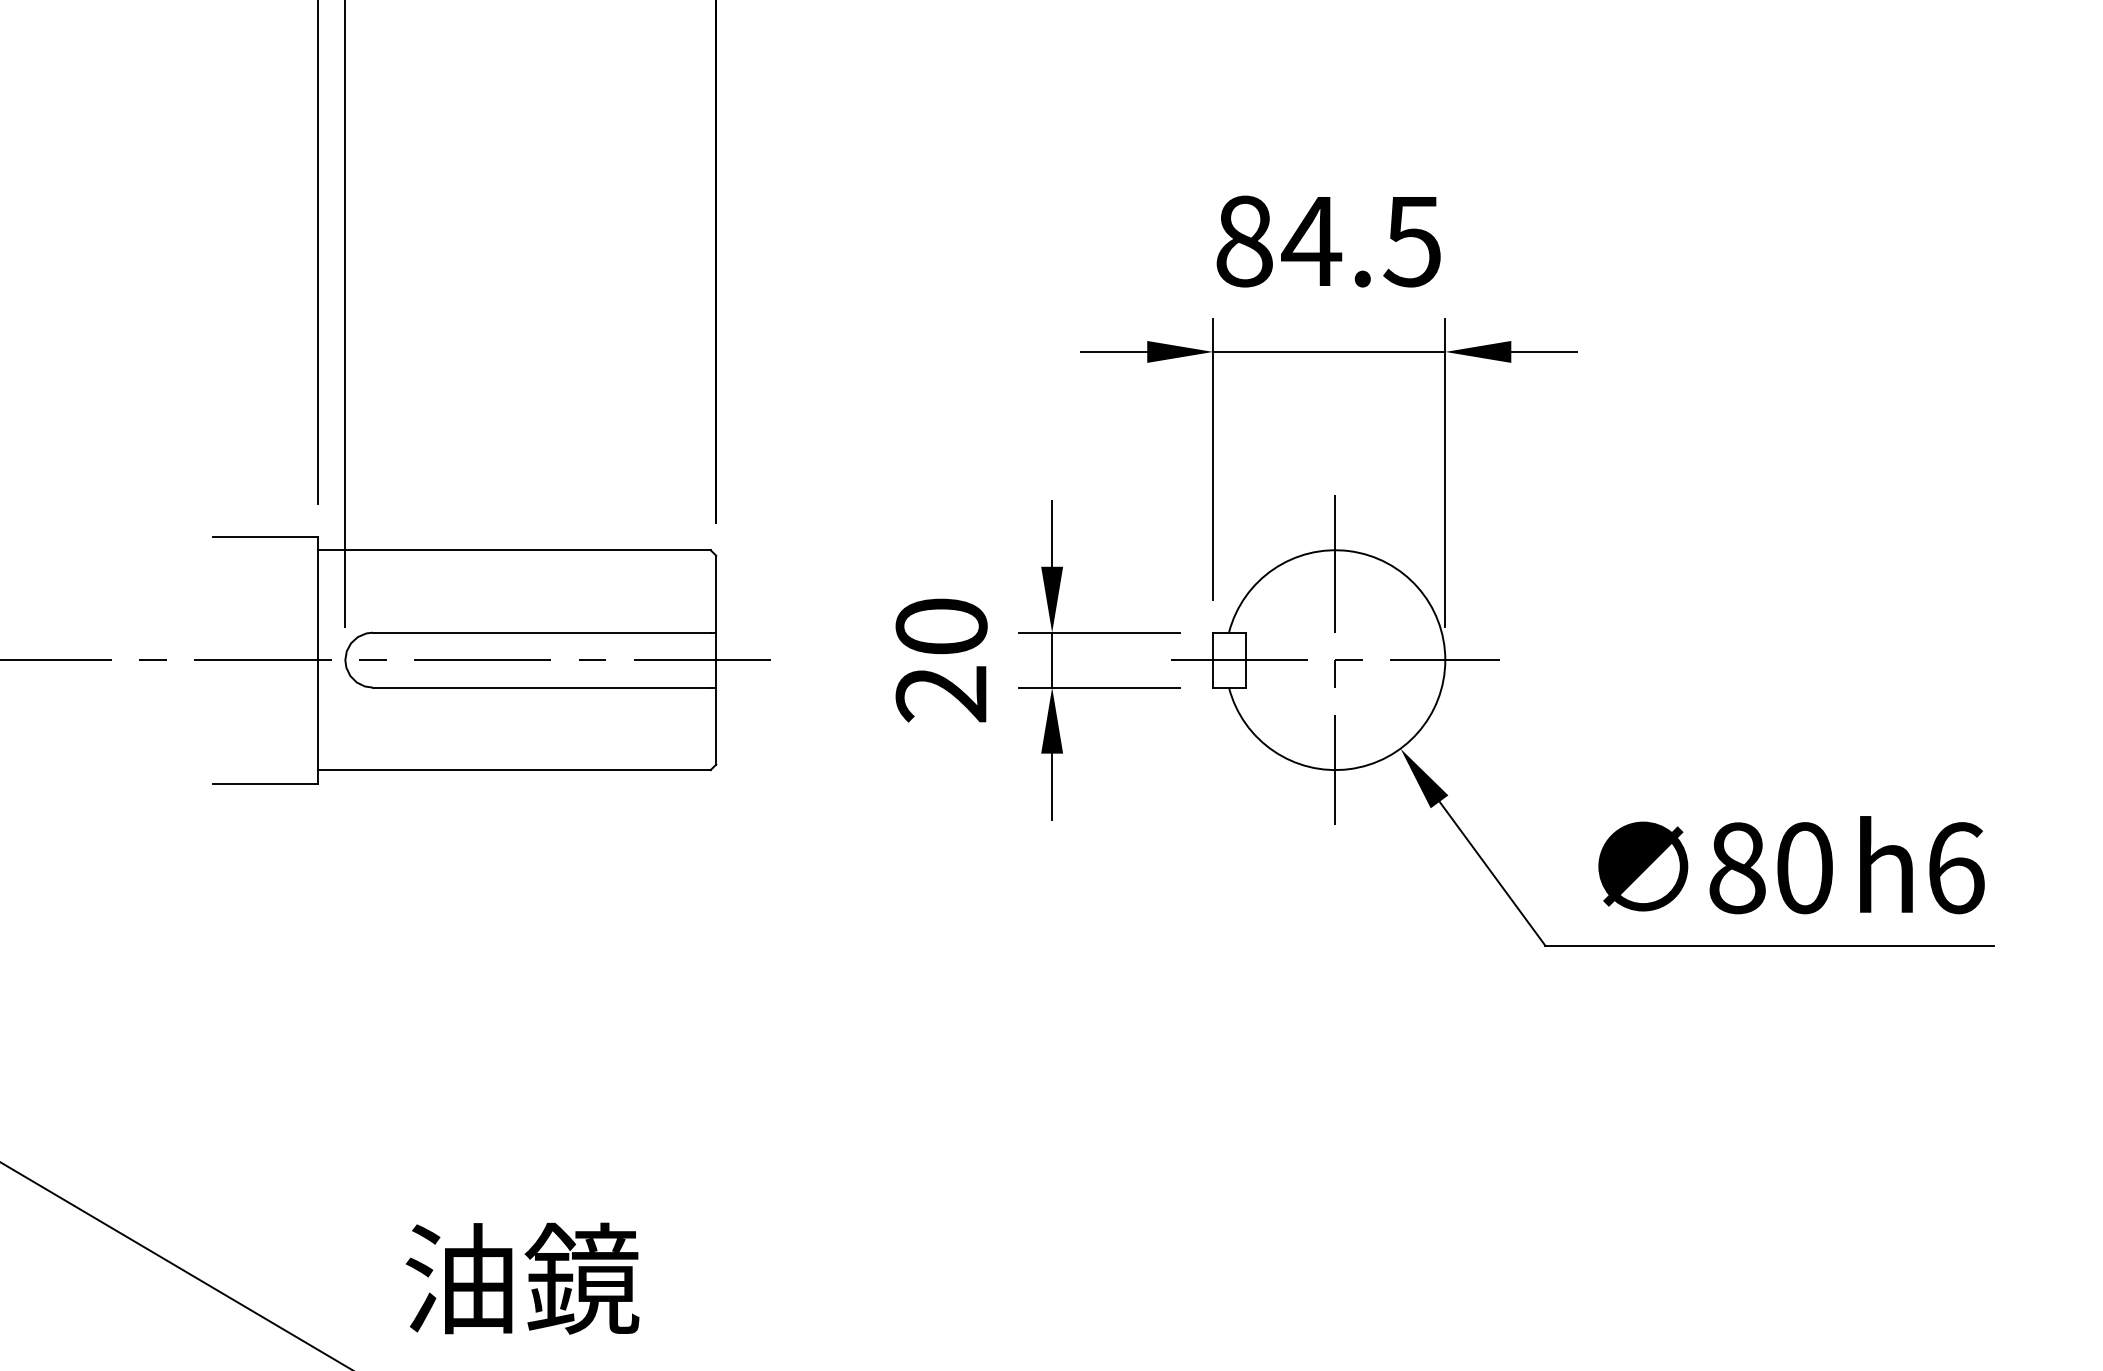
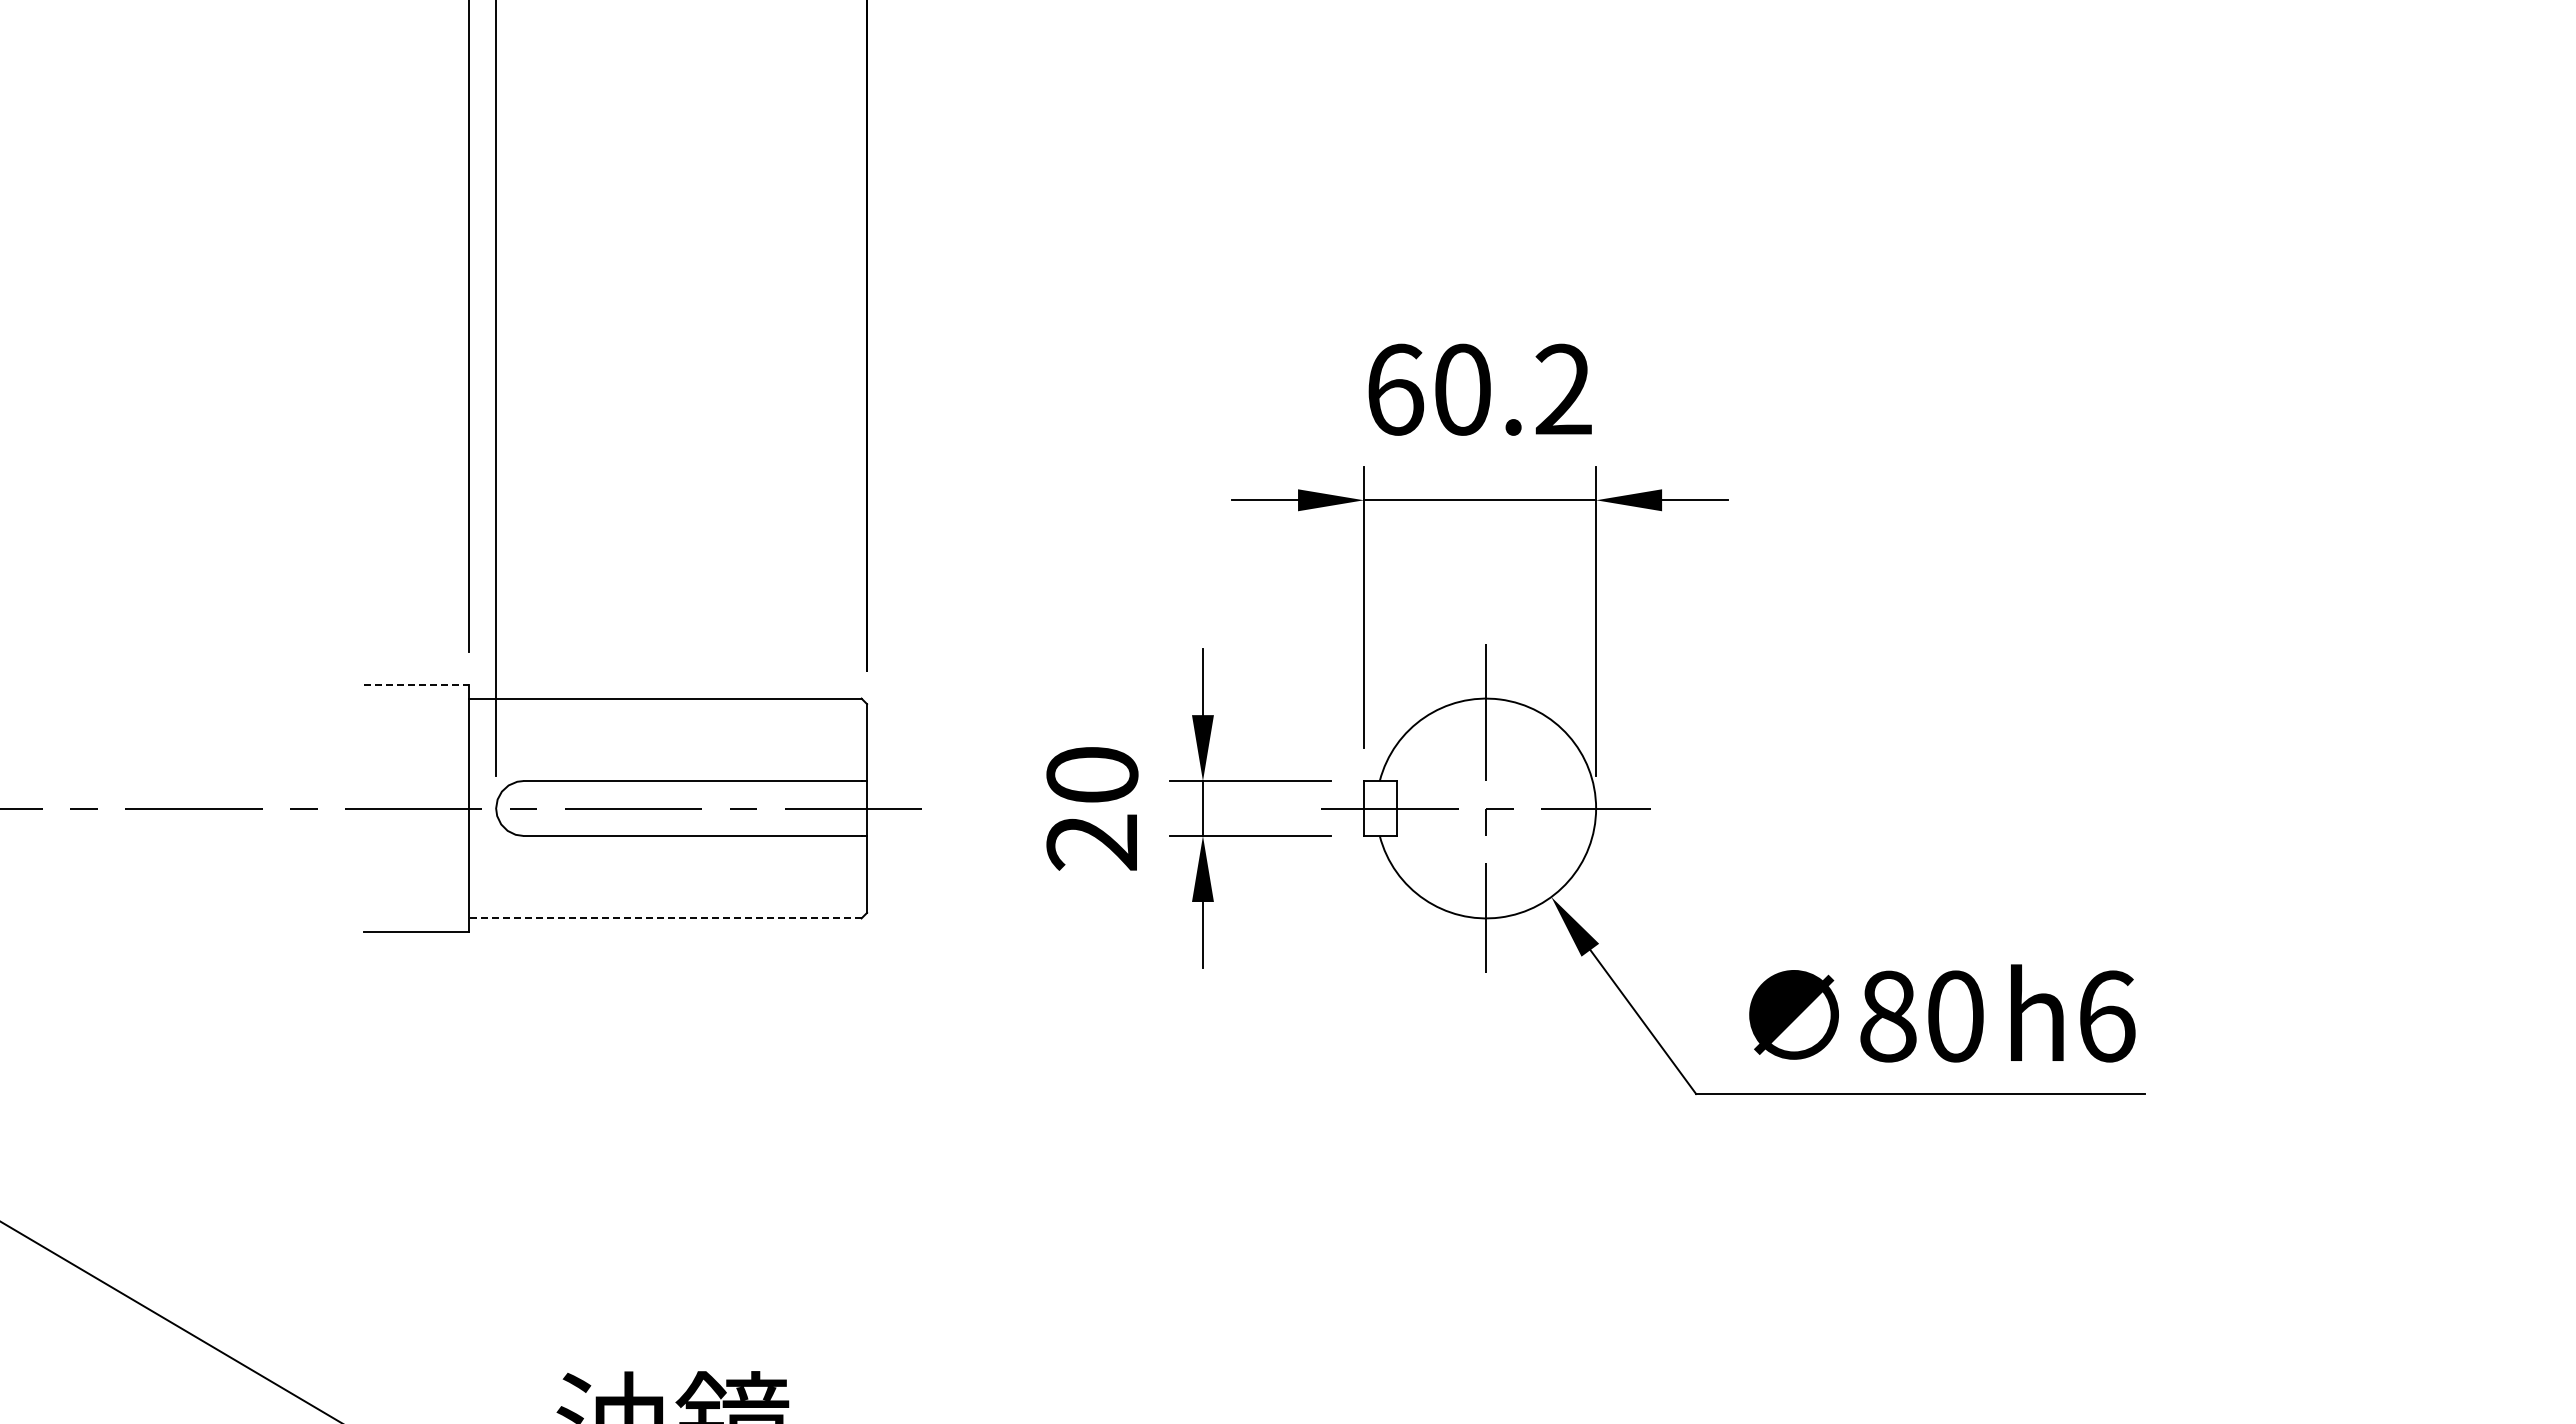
text: (1328, 241) -> (1479, 389), 84.5 -> 60.2
line: (265, 536) -> (416, 684), solid -> dashed
line: (513, 770) -> (664, 918), solid -> dashed

